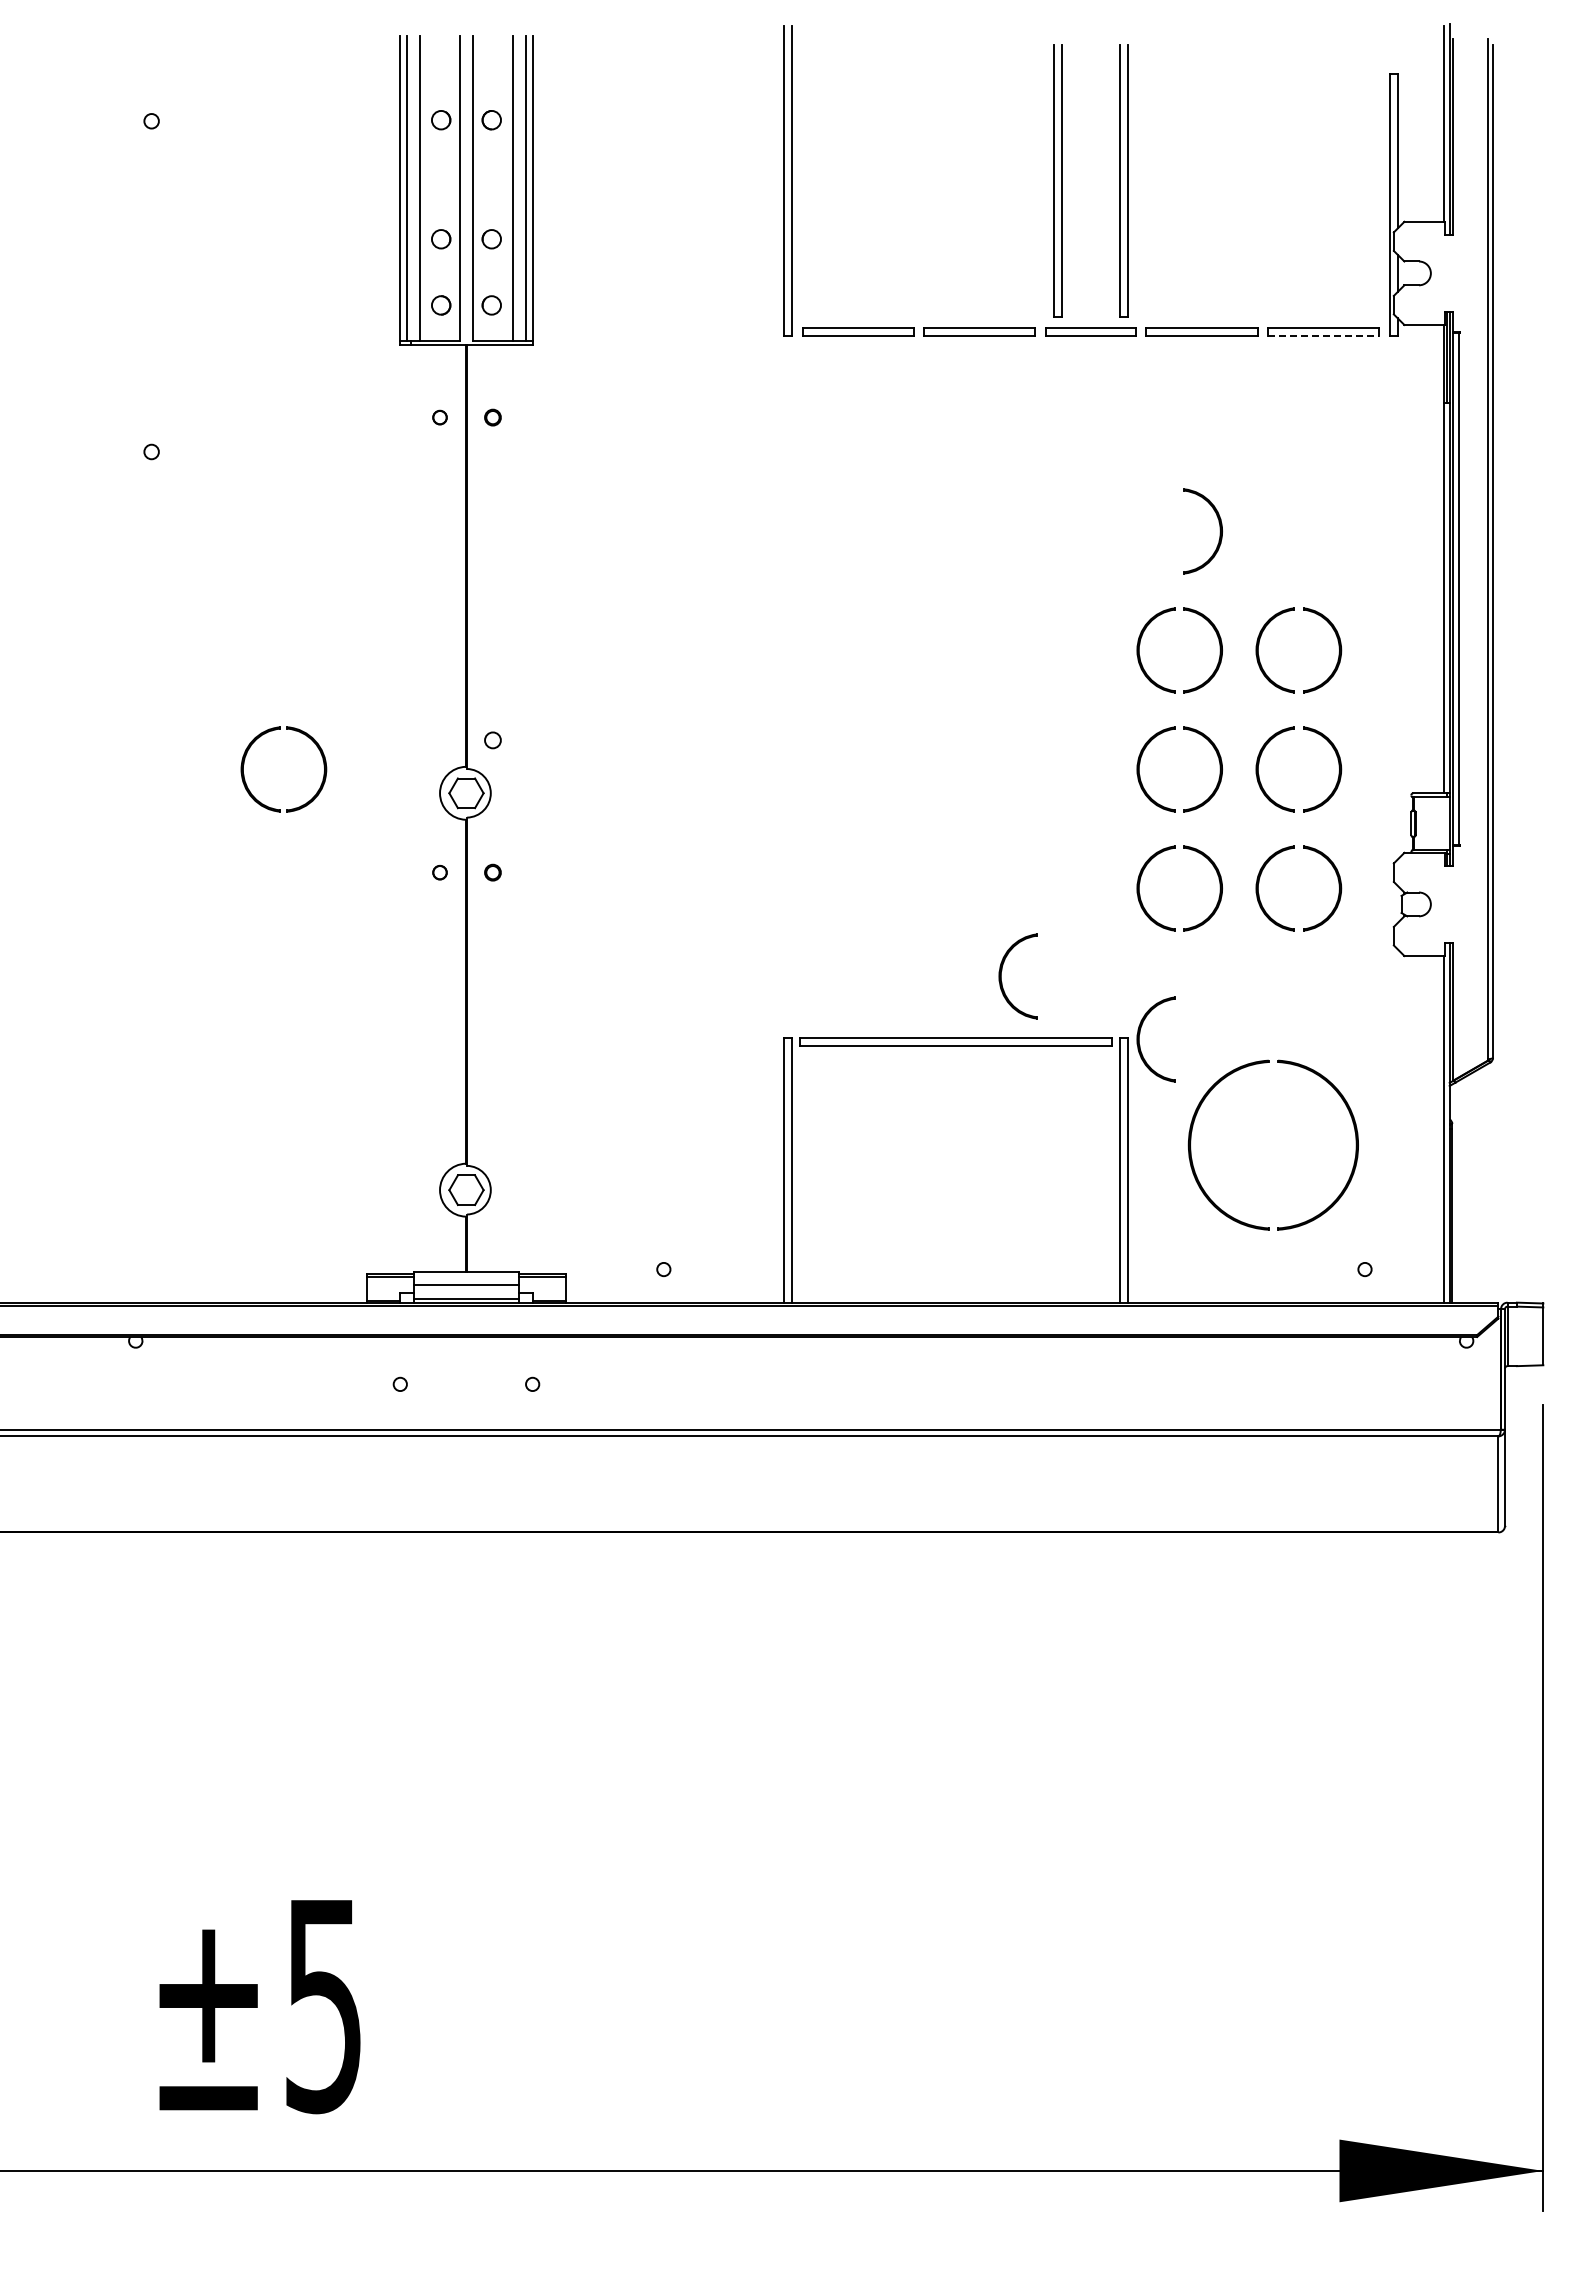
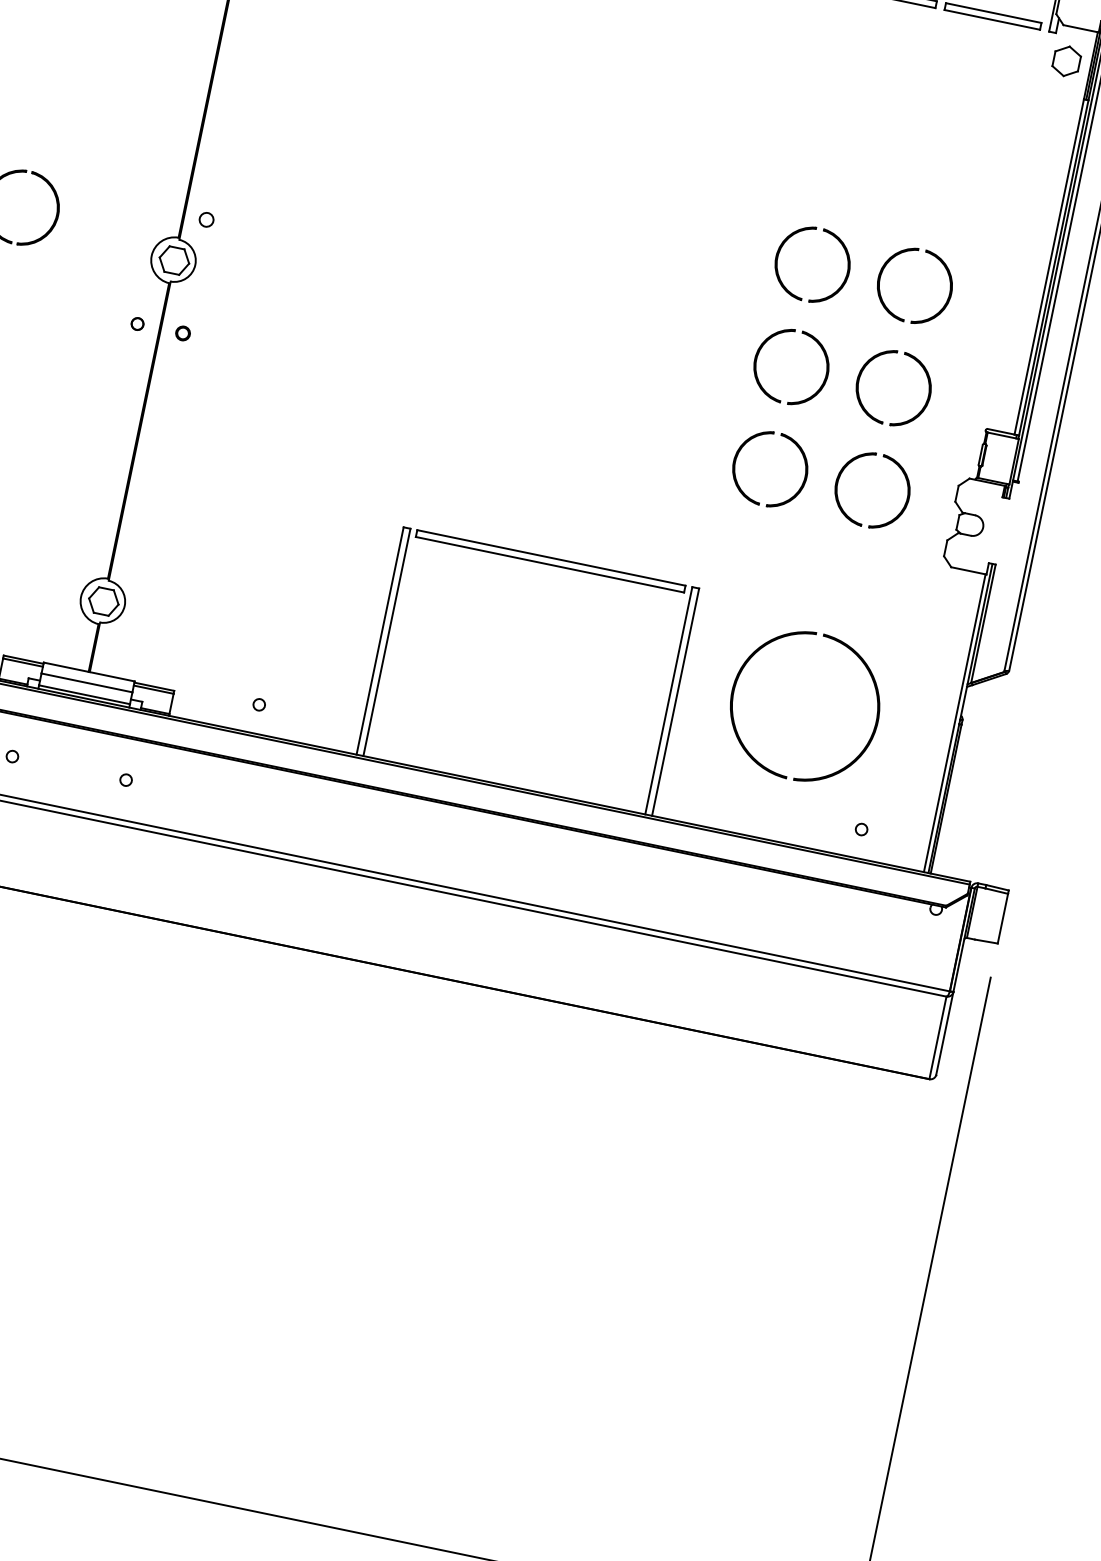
line: (1323, 335) -> (992, 19), dashed -> solid
part: (1416, 364) -> (1066, 61), added
part: (1219, 531) -> (867, 169), removed
part: (1001, 976) -> (601, 513), removed
part: (1139, 1039) -> (708, 591), removed

